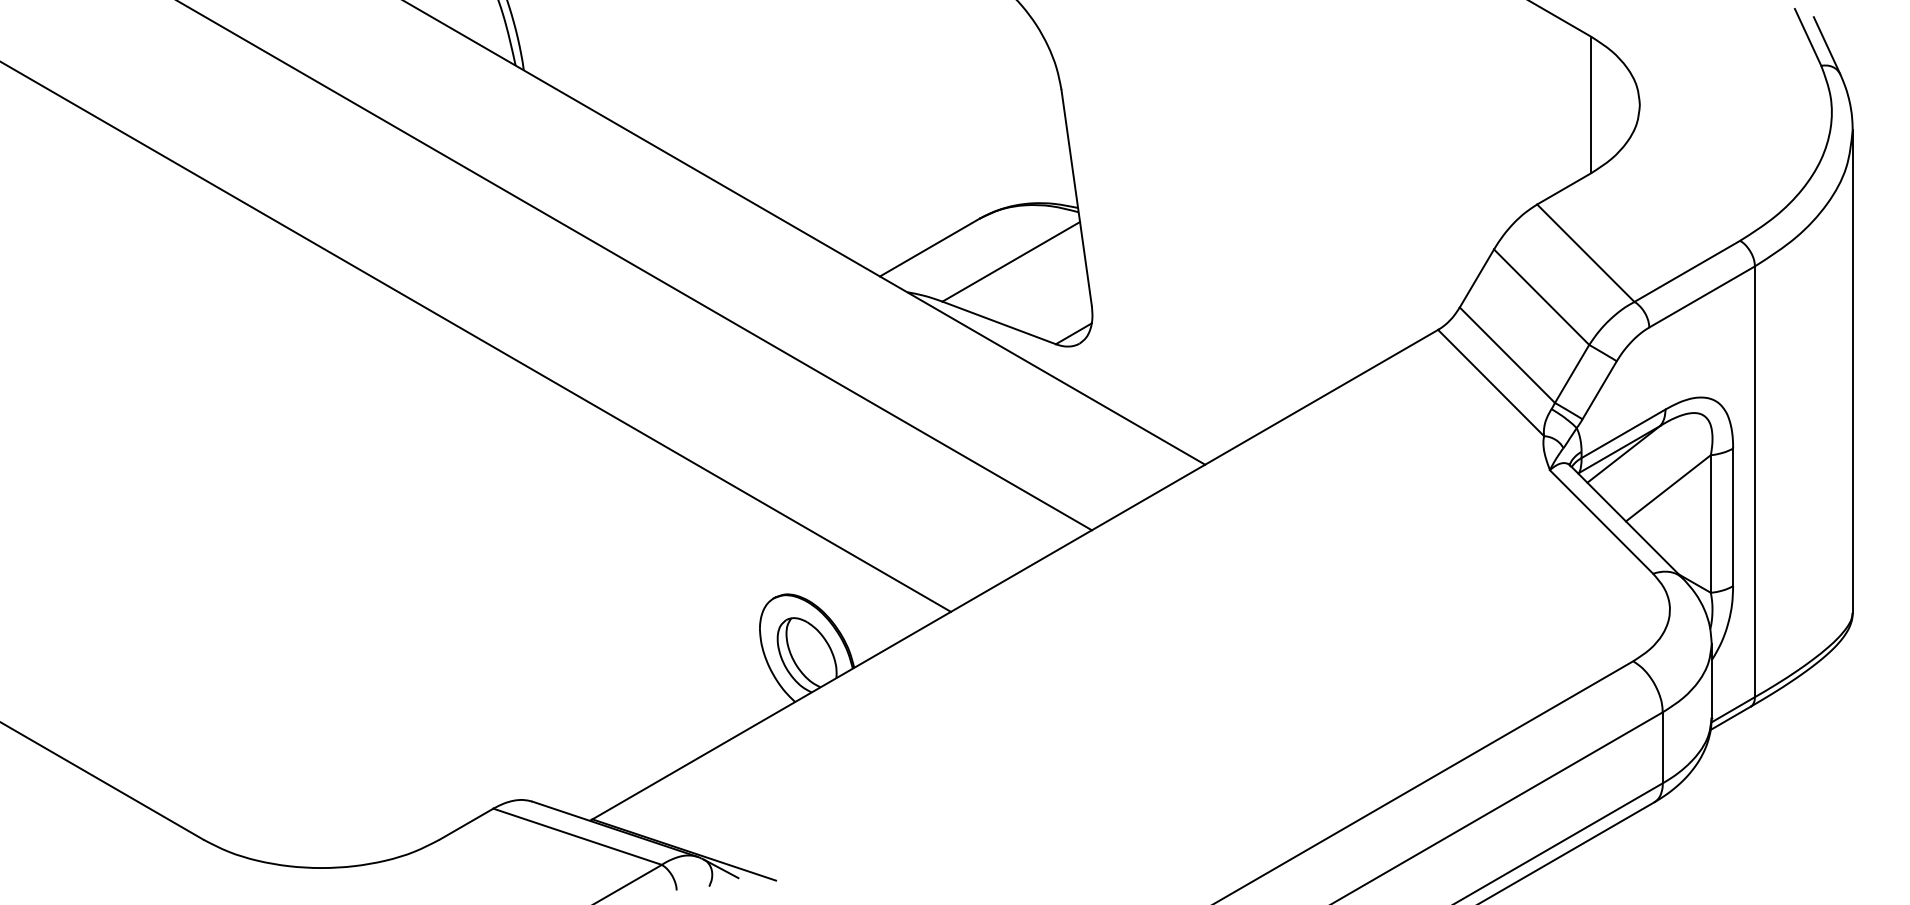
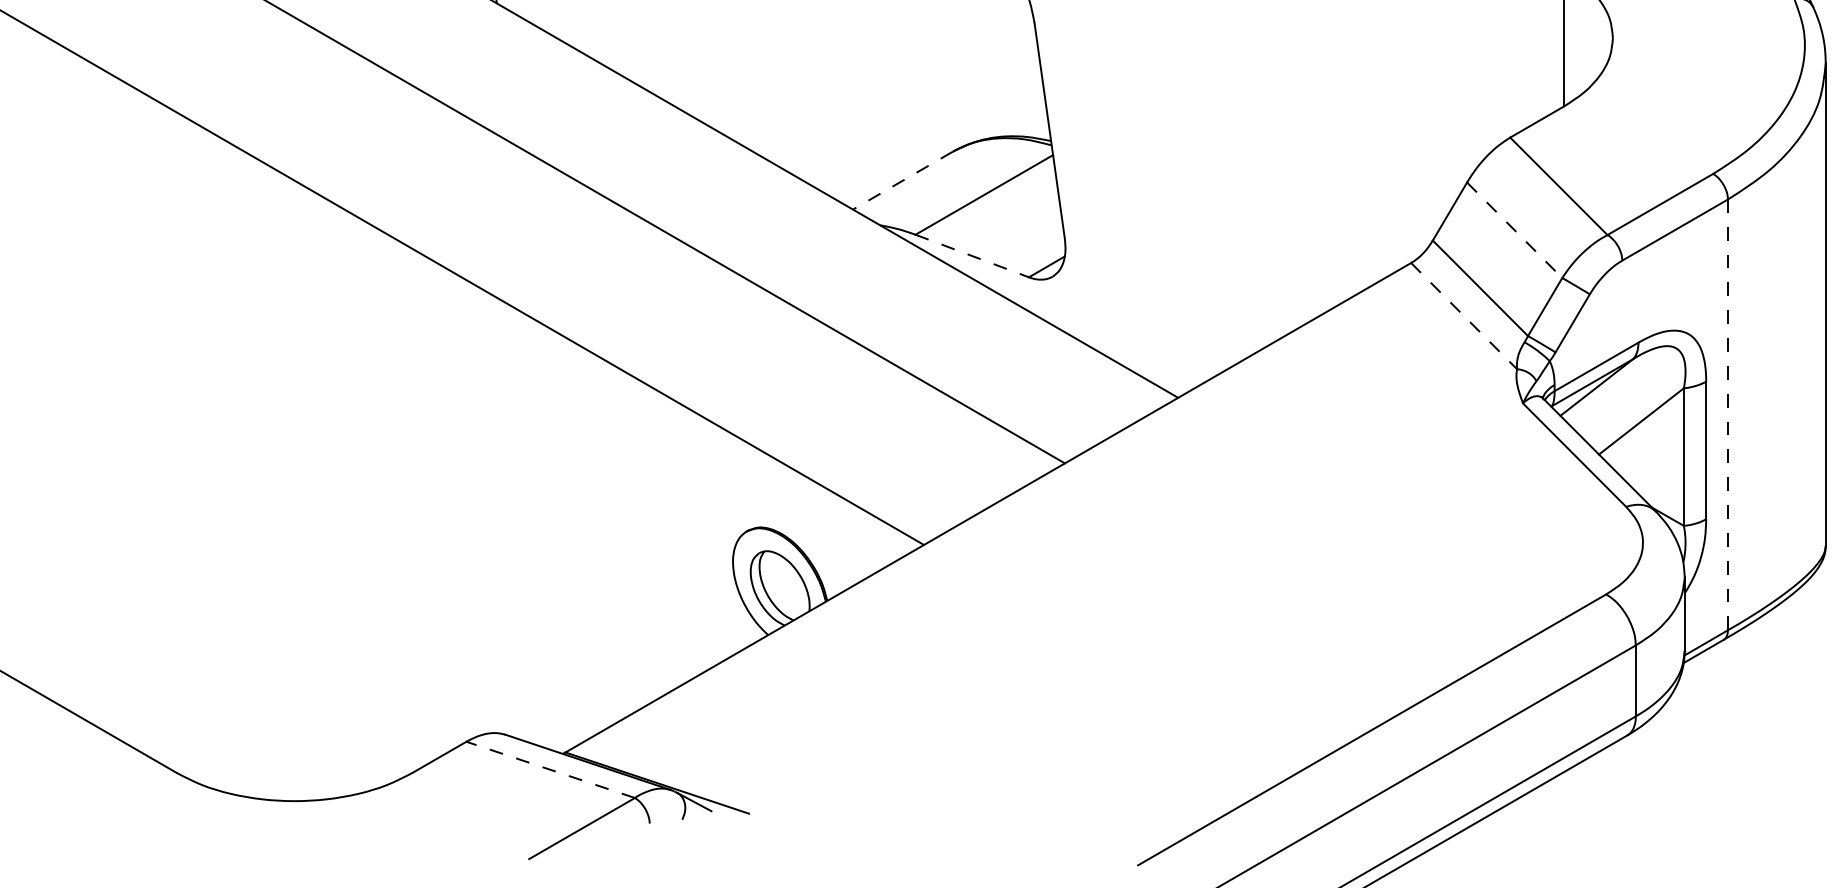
line: (929, 247) -> (902, 180), solid -> dashed
line: (1541, 297) -> (1514, 230), solid -> dashed
line: (999, 322) -> (972, 255), solid -> dashed
line: (1491, 383) -> (1464, 316), solid -> dashed
line: (1754, 481) -> (1727, 414), solid -> dashed
line: (577, 836) -> (550, 769), solid -> dashed

